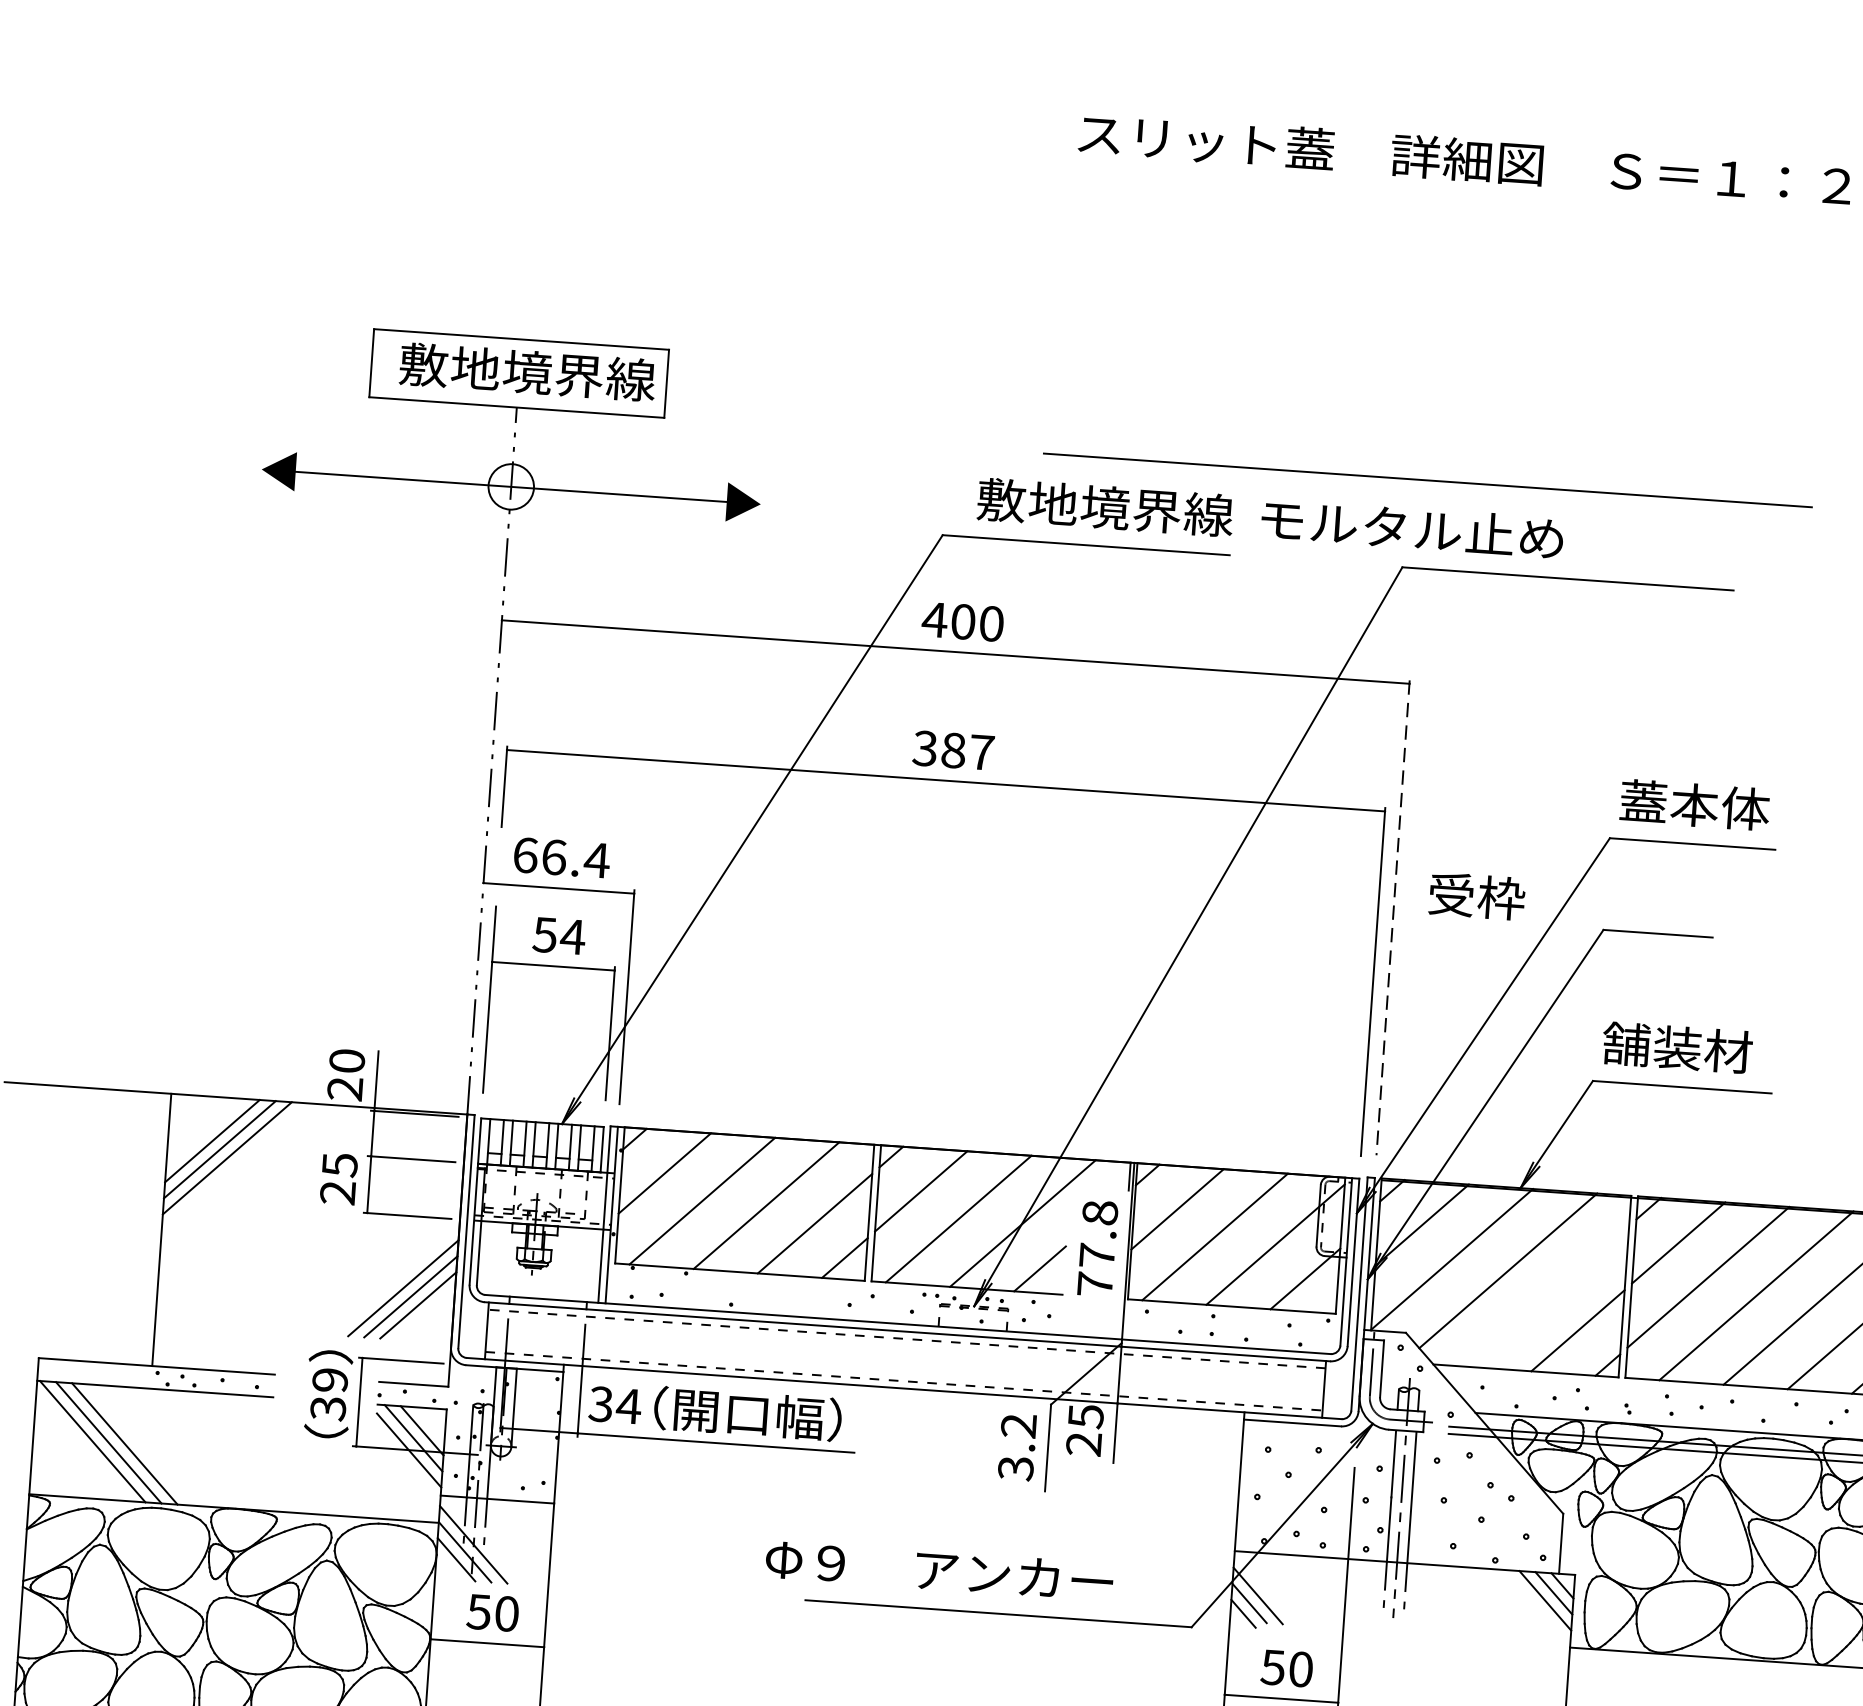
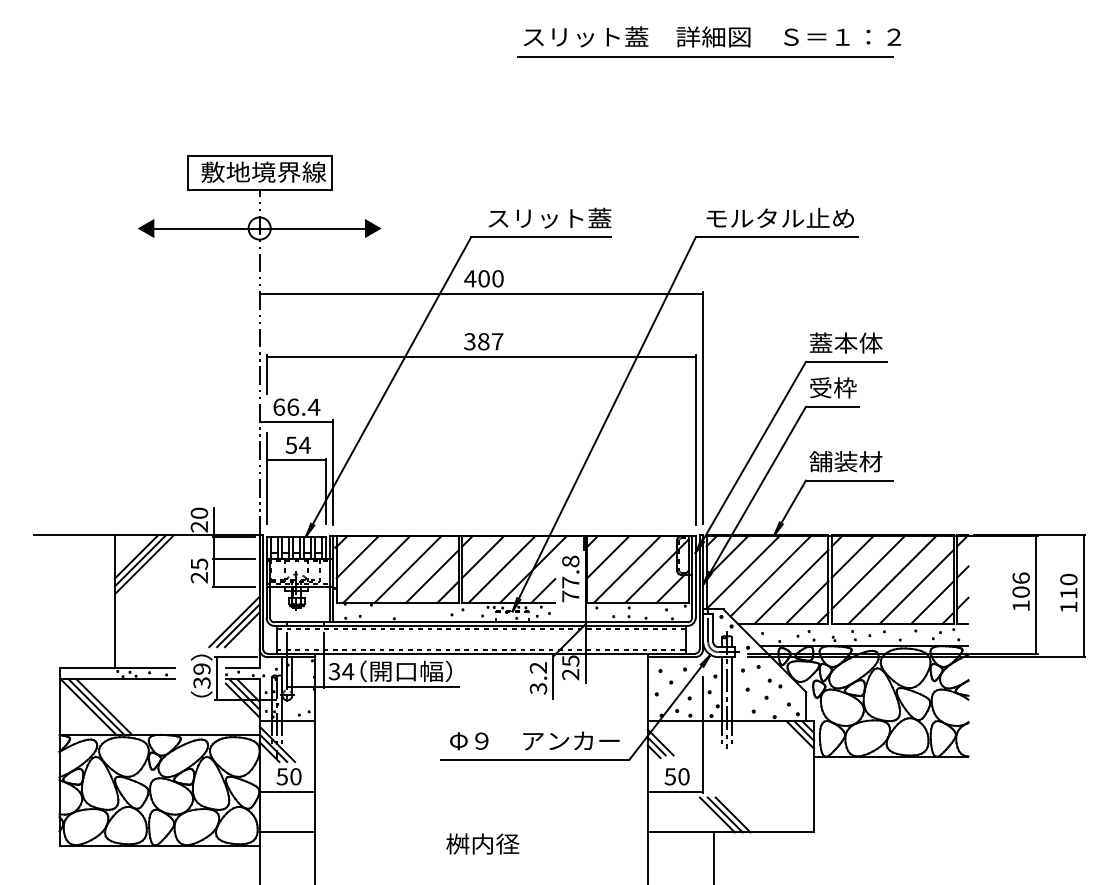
line: (1428, 479) -> (705, 56), moved
text: (1105, 505) -> (549, 217), 敷地境界線 -> スリット蓋
text: (1410, 527) -> (779, 217), moved
text: (1477, 895) -> (833, 387), moved
line: (1393, 918) -> (703, 408), dashed -> solid
line: (1548, 1295) -> (791, 586), added
text: (938, 1569) -> (534, 740), moved

